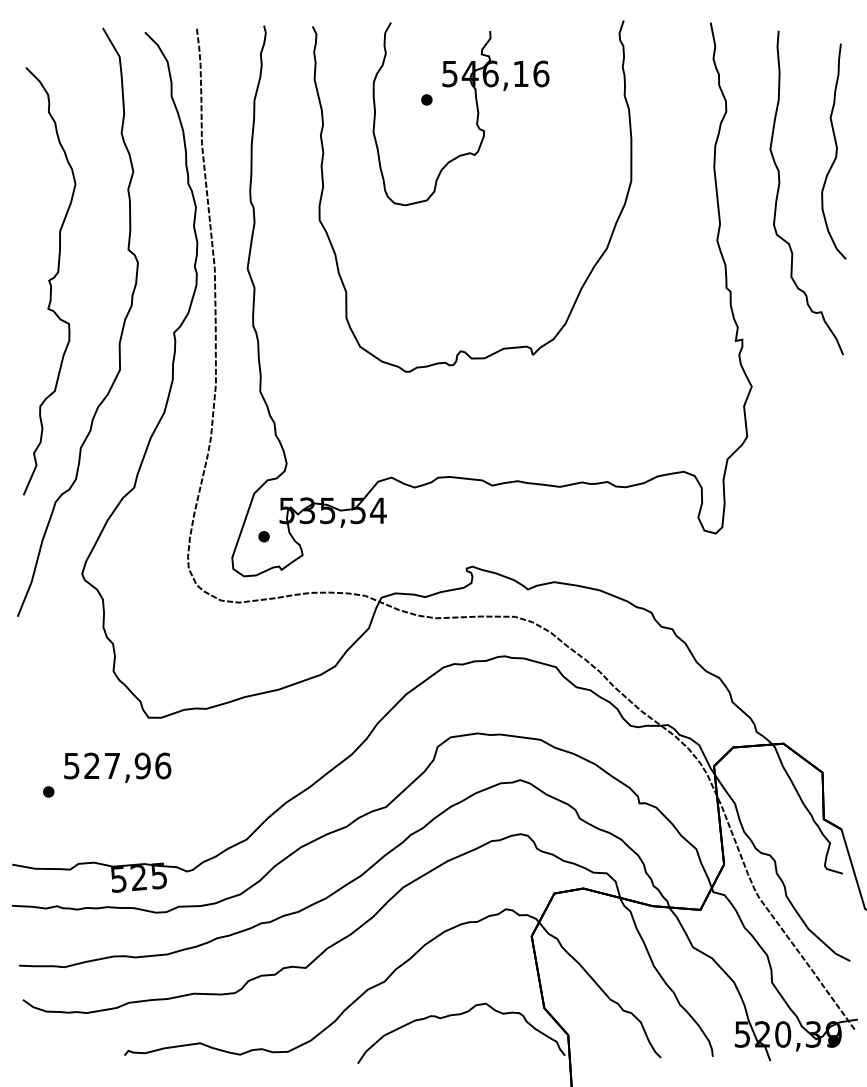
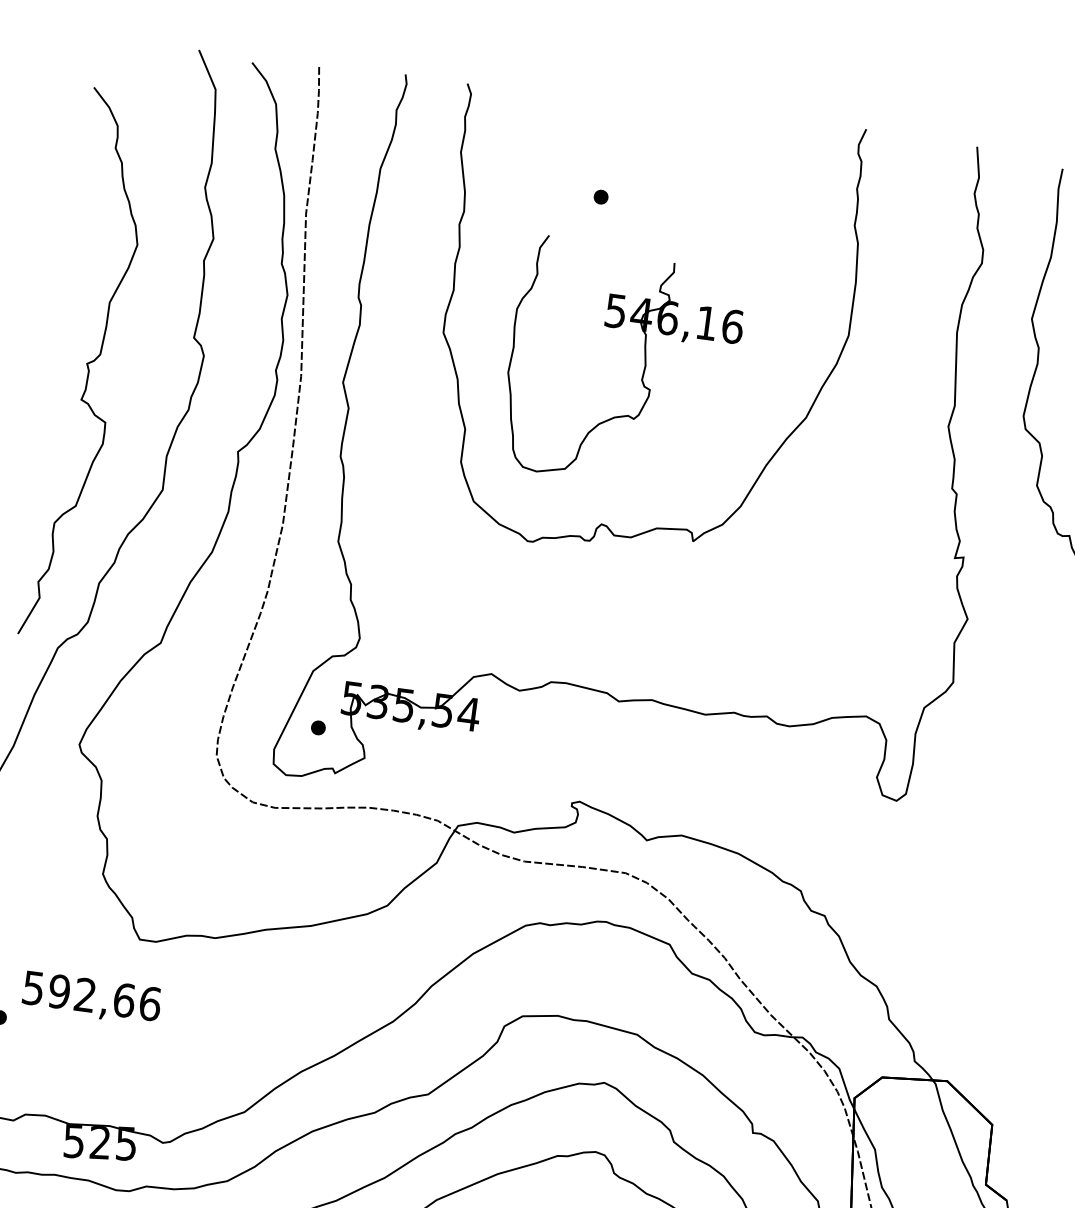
part: (476, 117) -> (642, 371), moved
text: (117, 765) -> (91, 995), 527,96 -> 592,66

